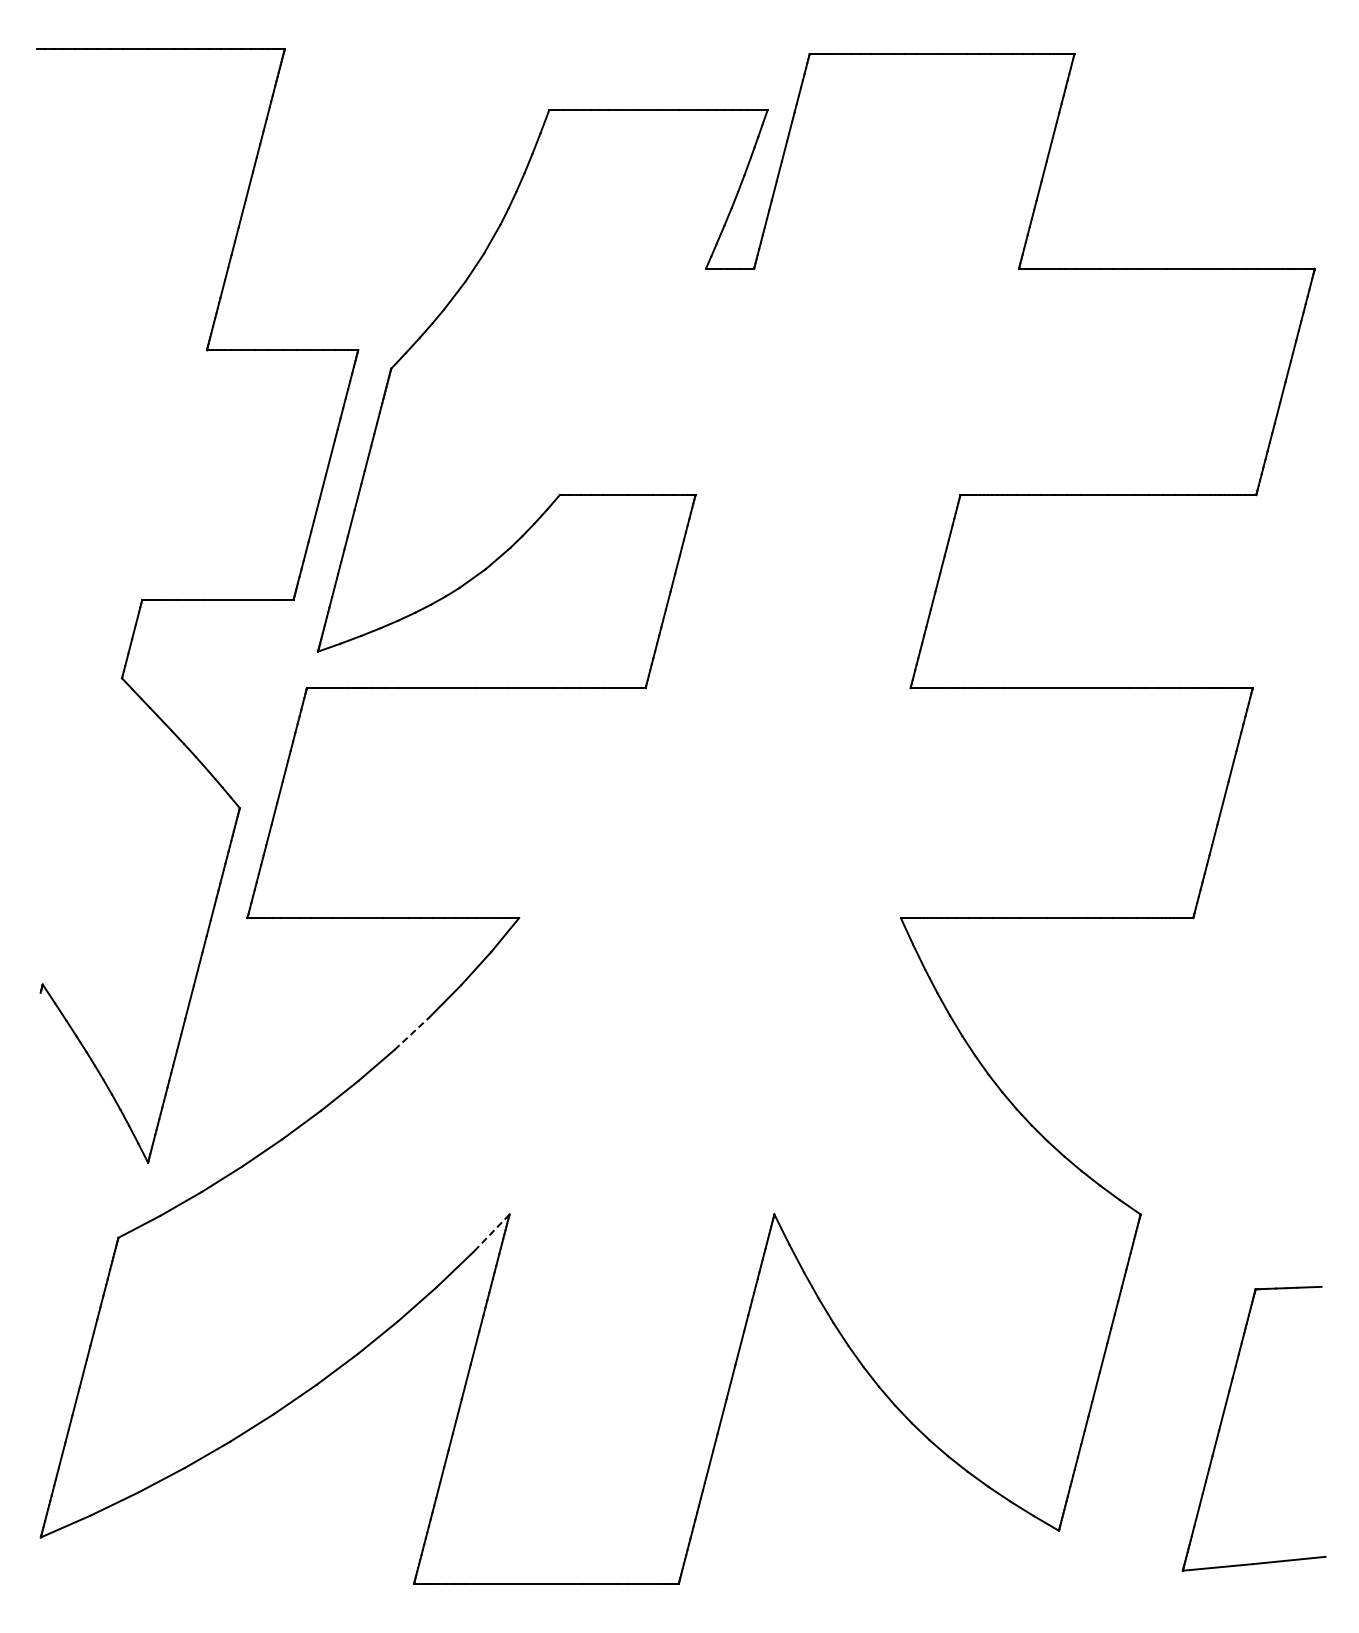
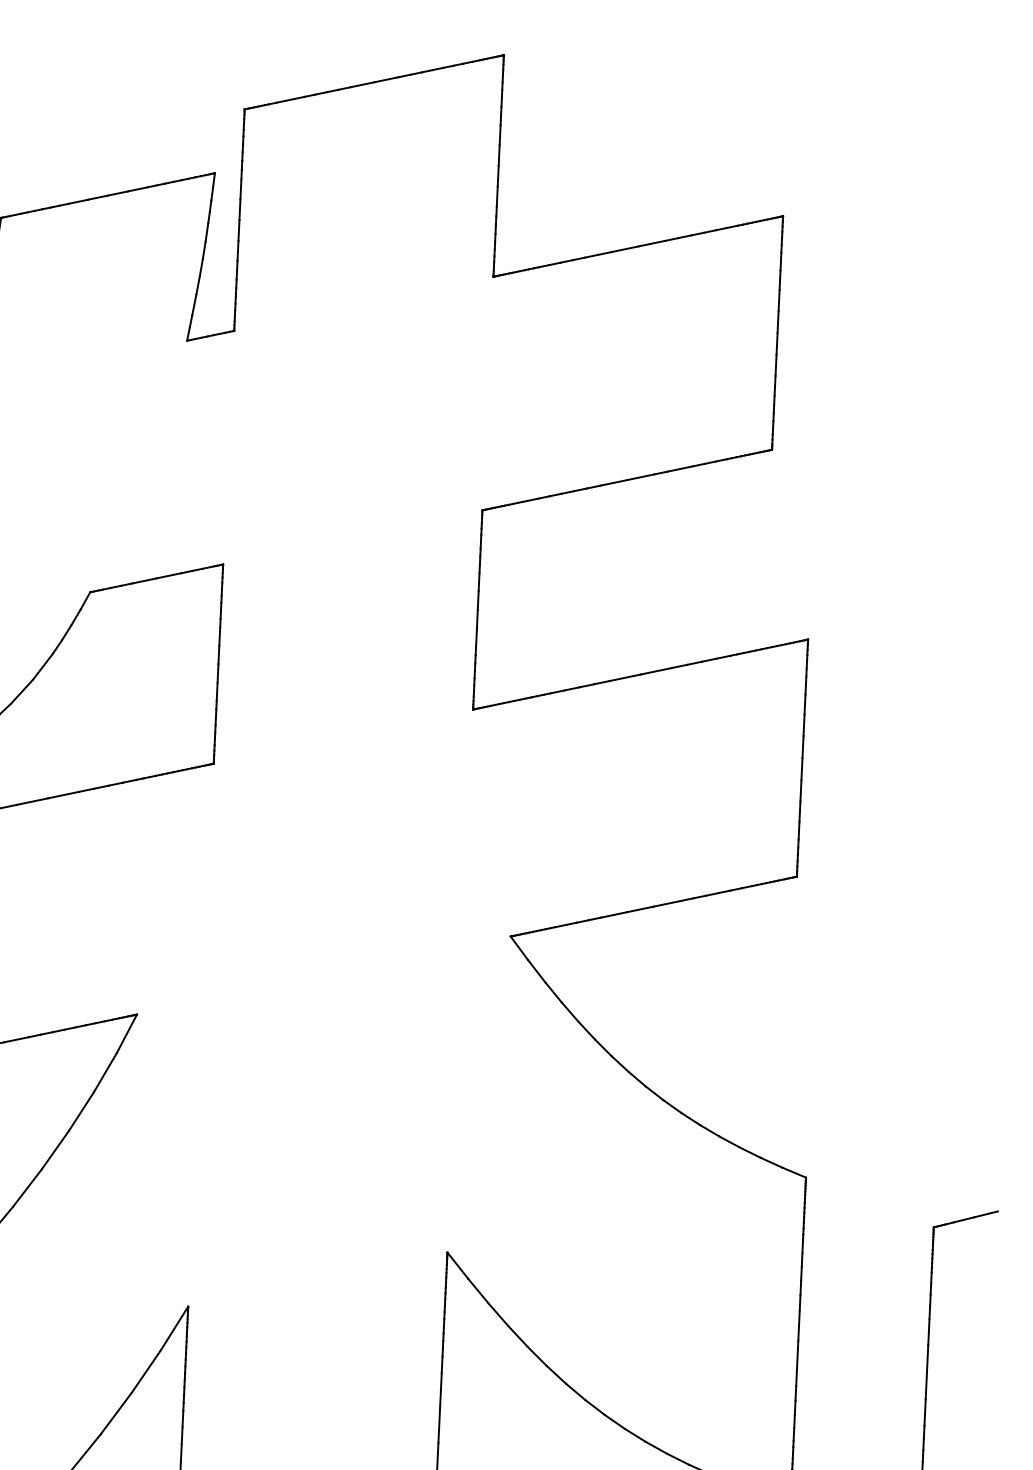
line: (411, 1033) -> (55, 1149), dashed -> solid
line: (491, 1233) -> (174, 1328), dashed -> solid

